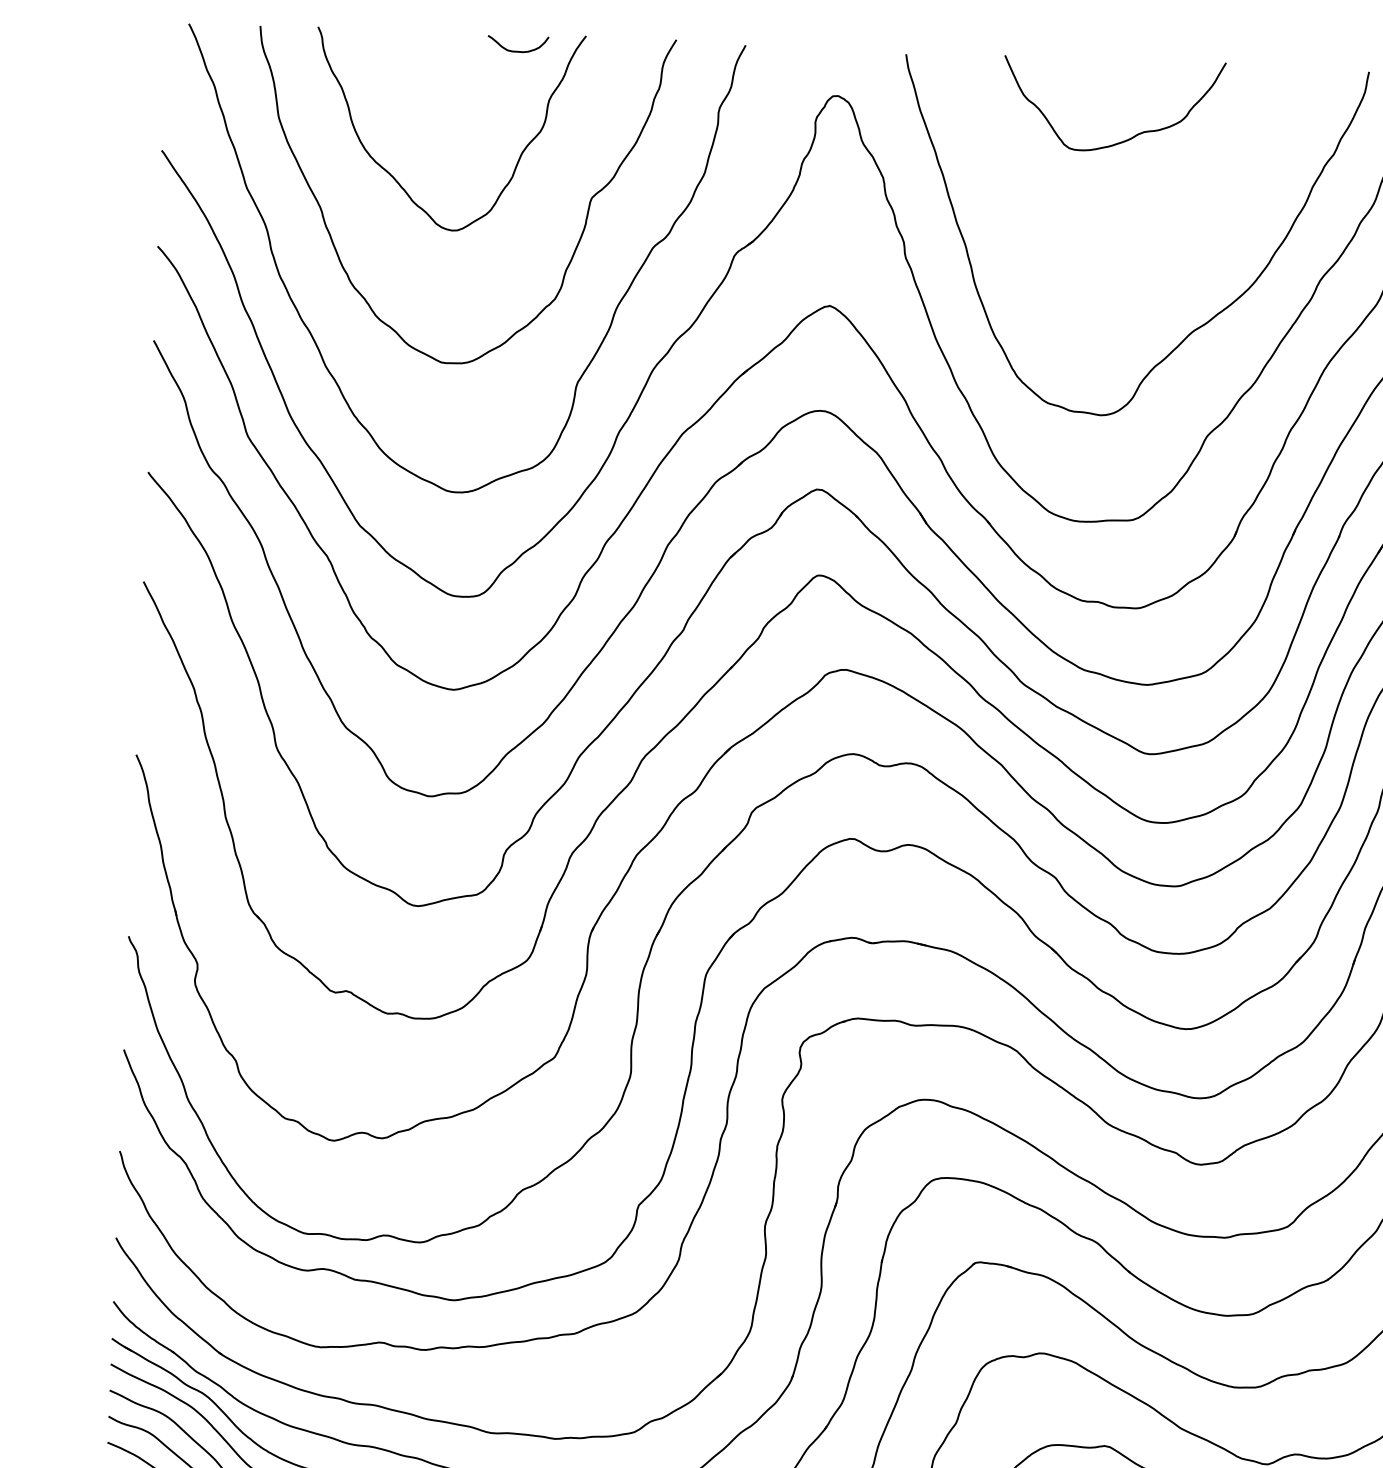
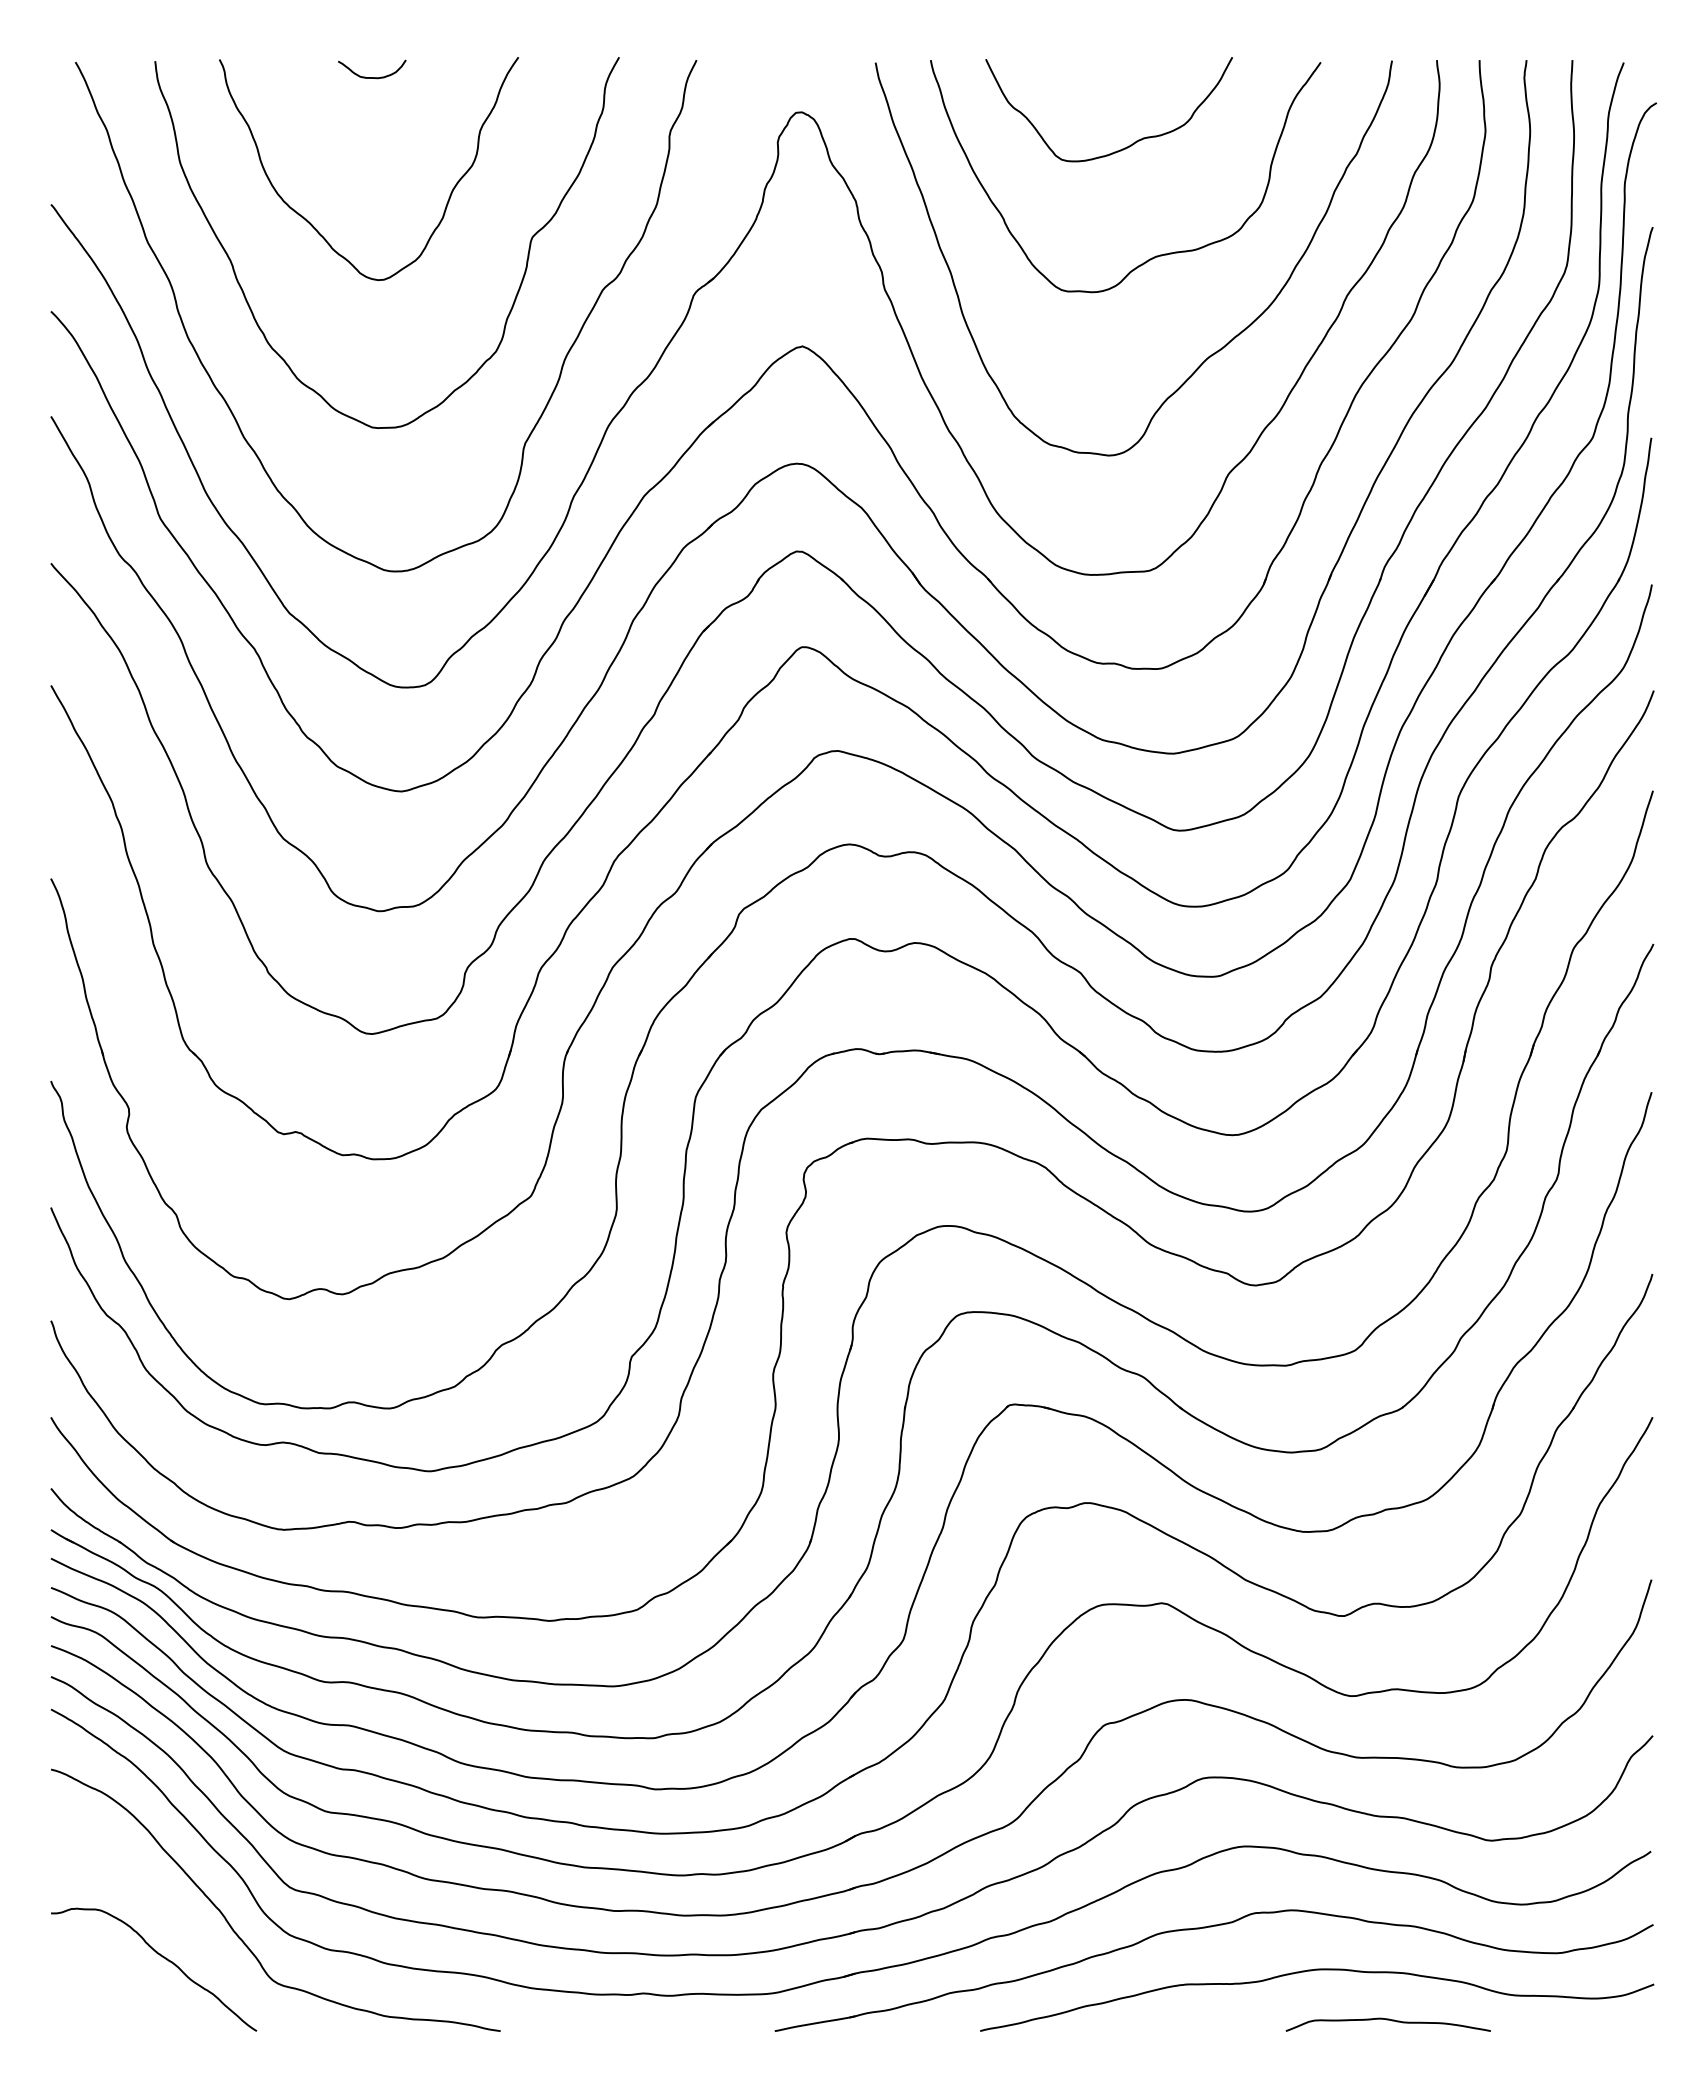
curve: (518, 51) -> (372, 77), moved
curve: (1150, 237) -> (1156, 255), added

